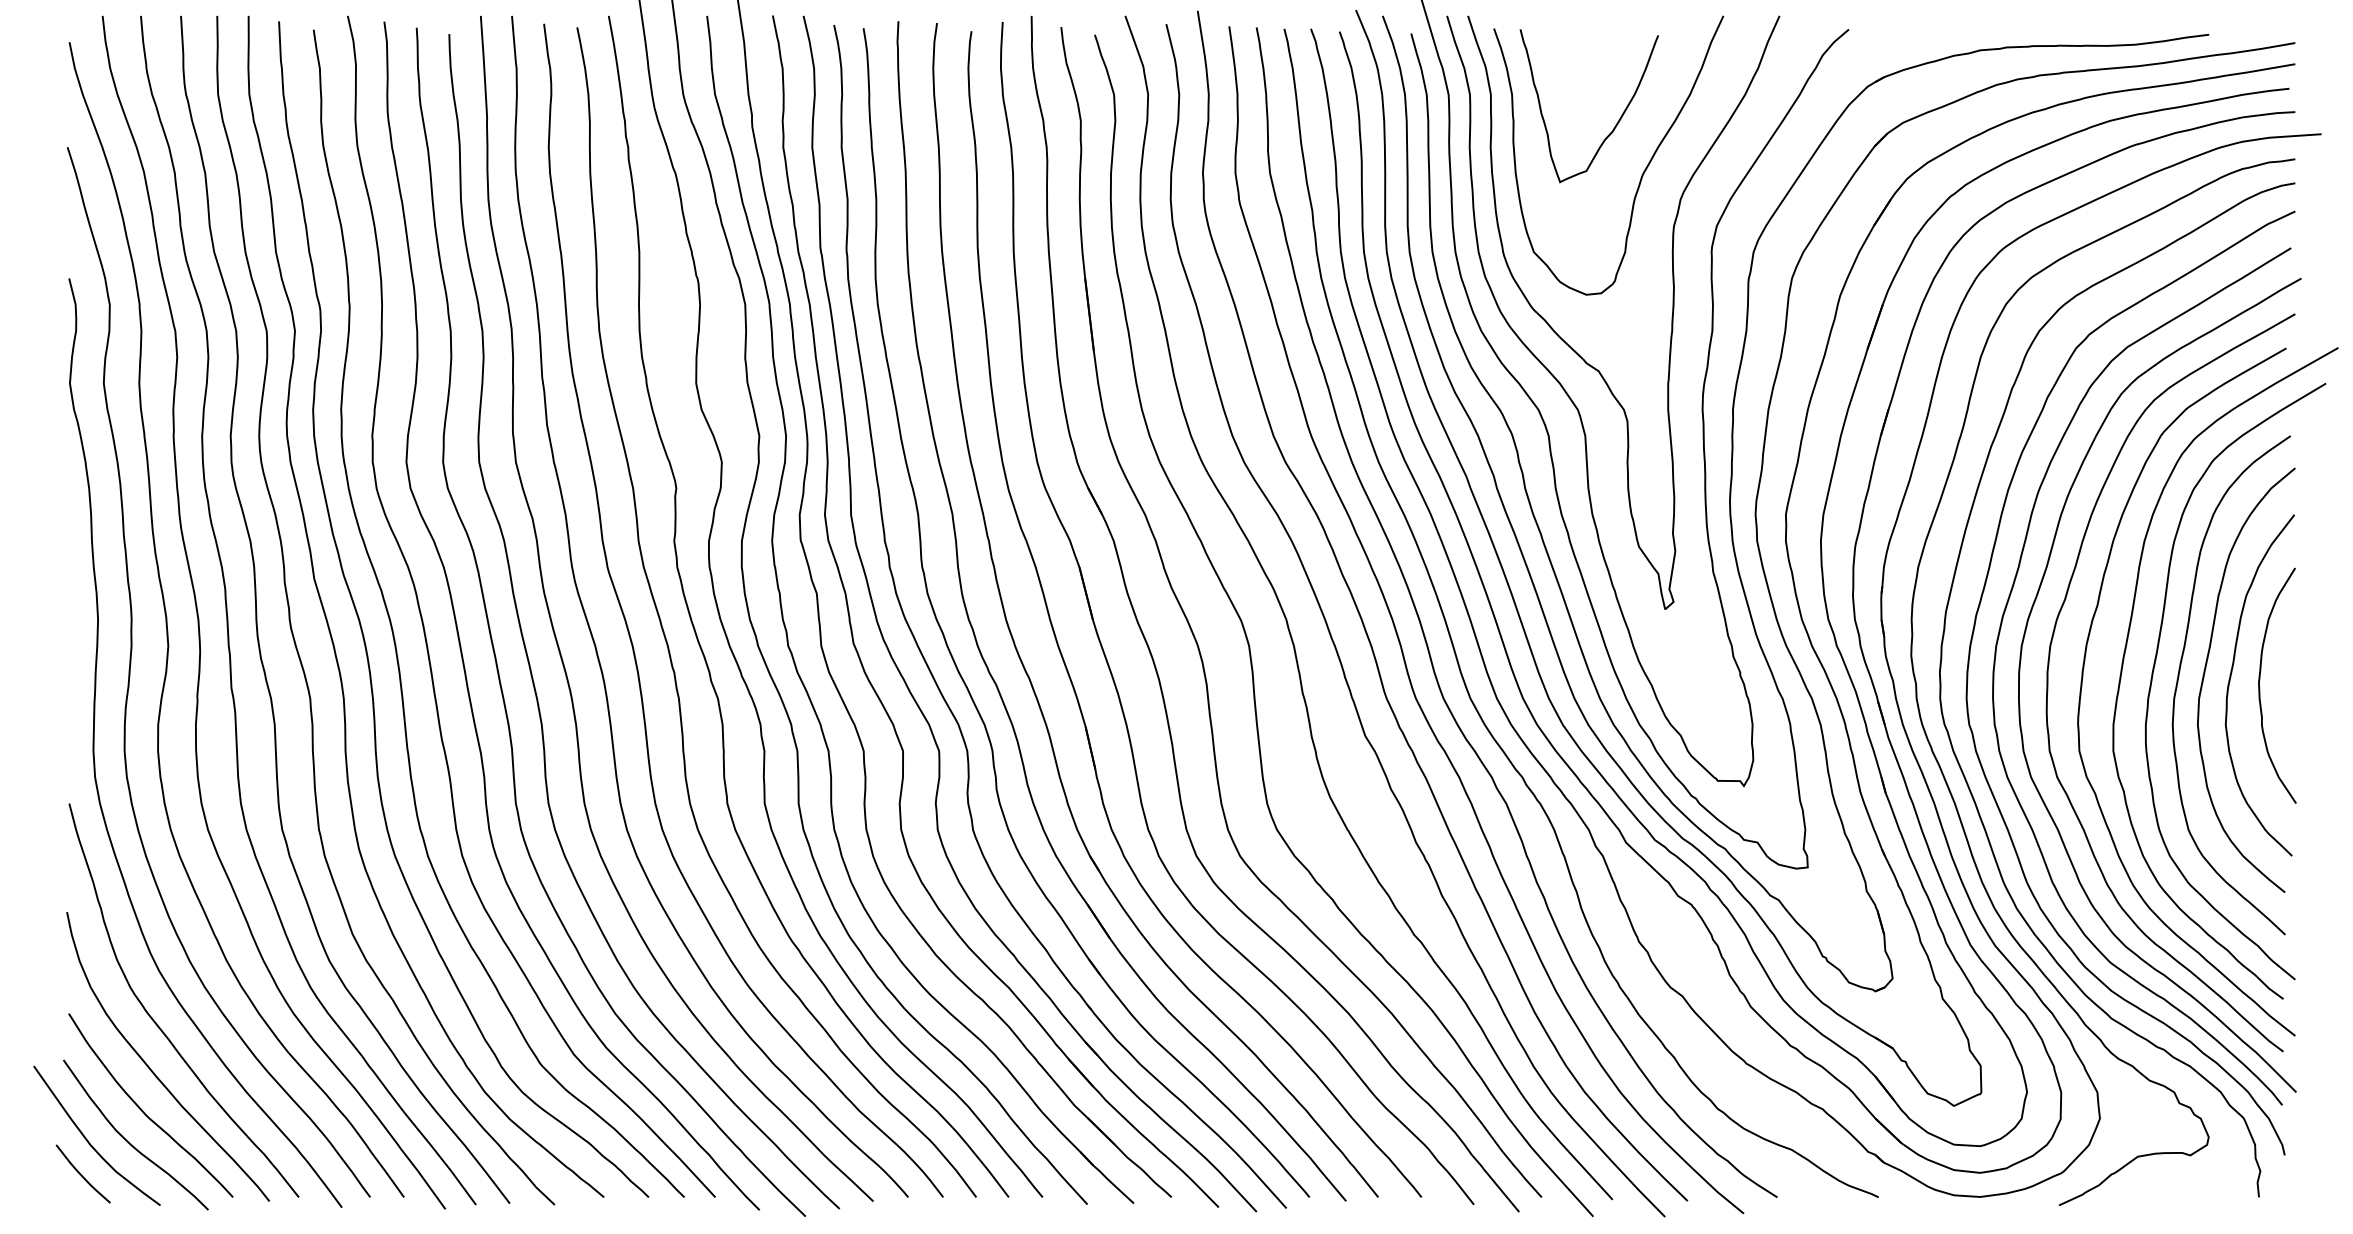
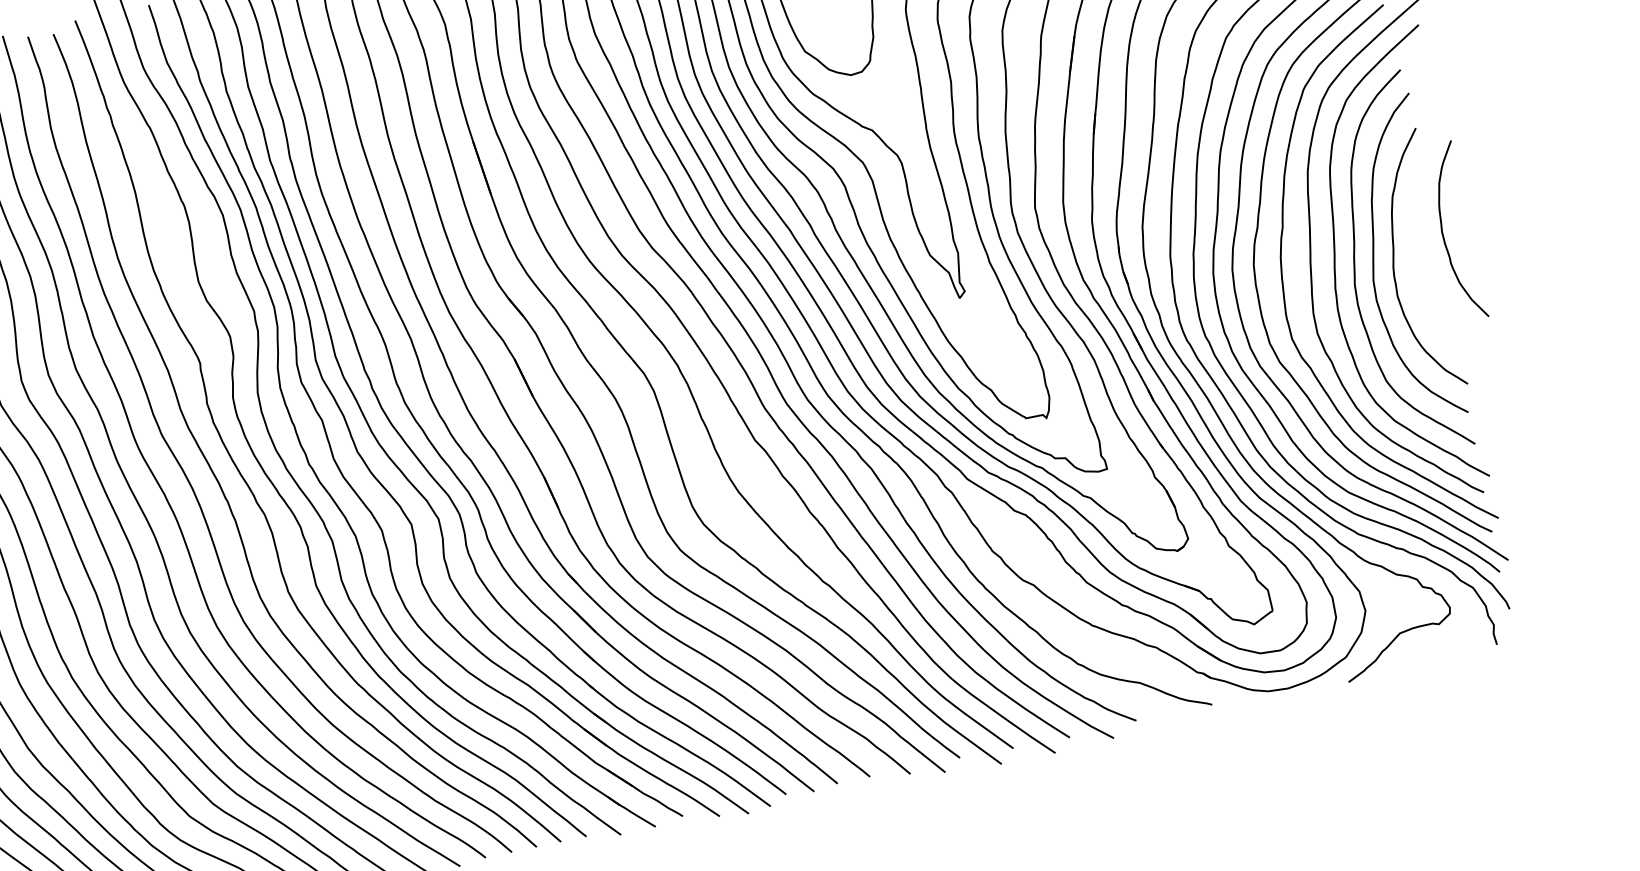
curve: (2260, 687) -> (1443, 235), moved

